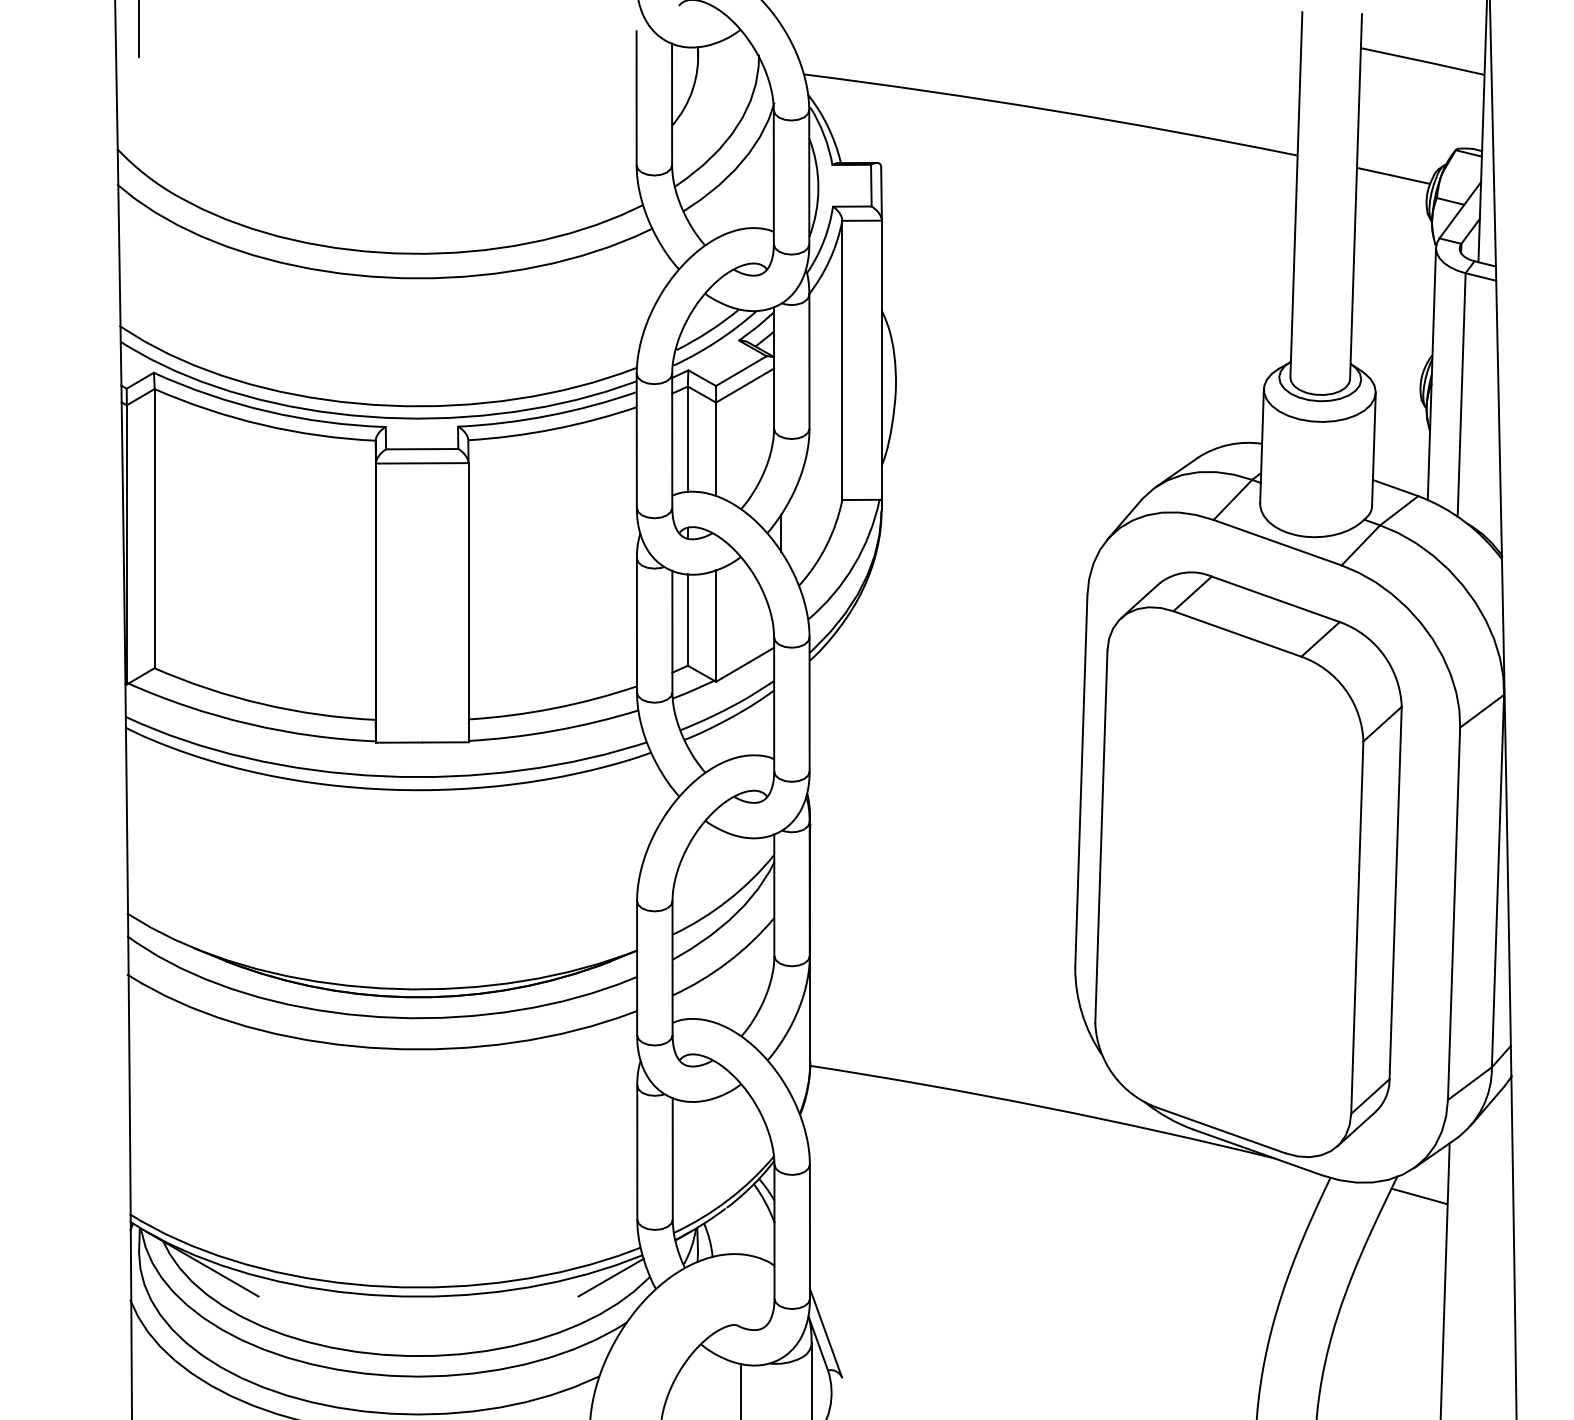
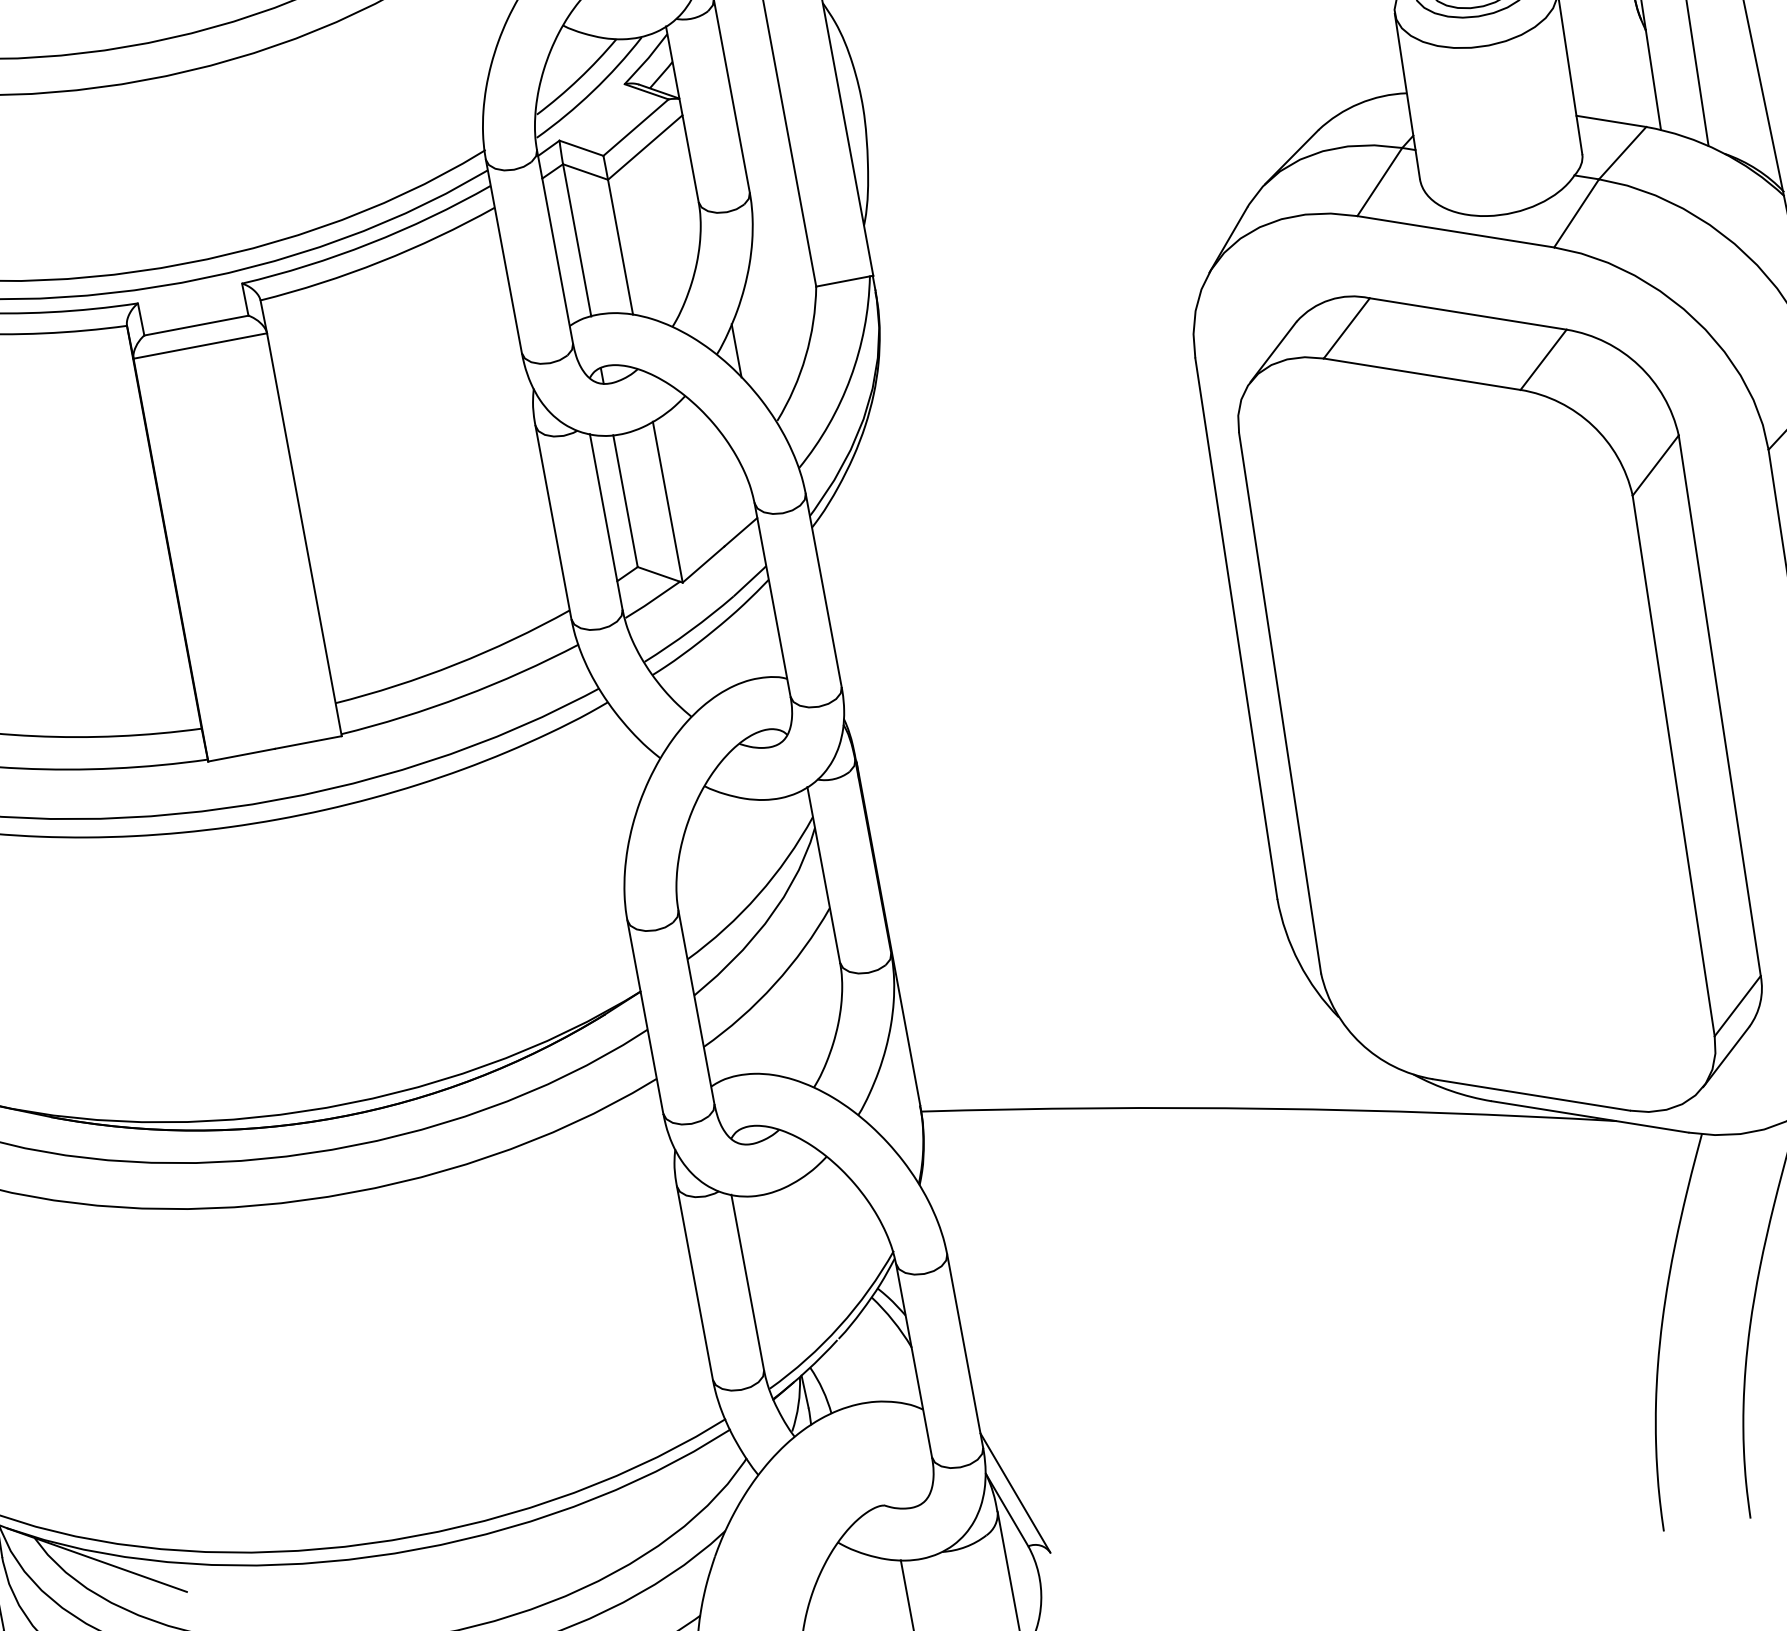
line: (610, 1277) -> (689, 1470), removed

